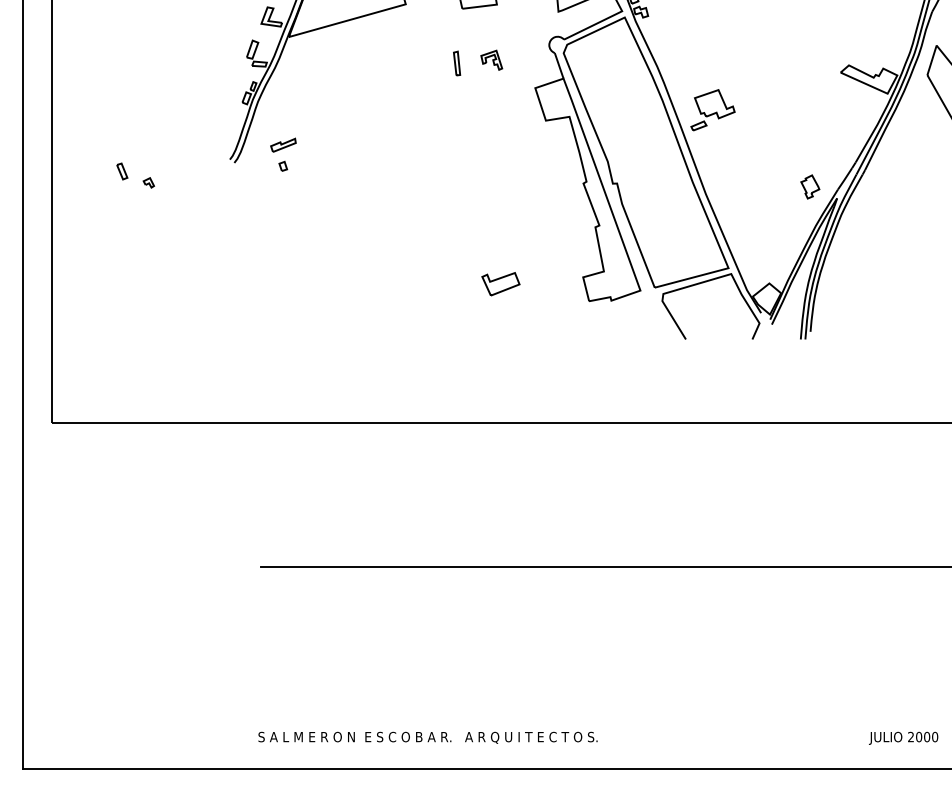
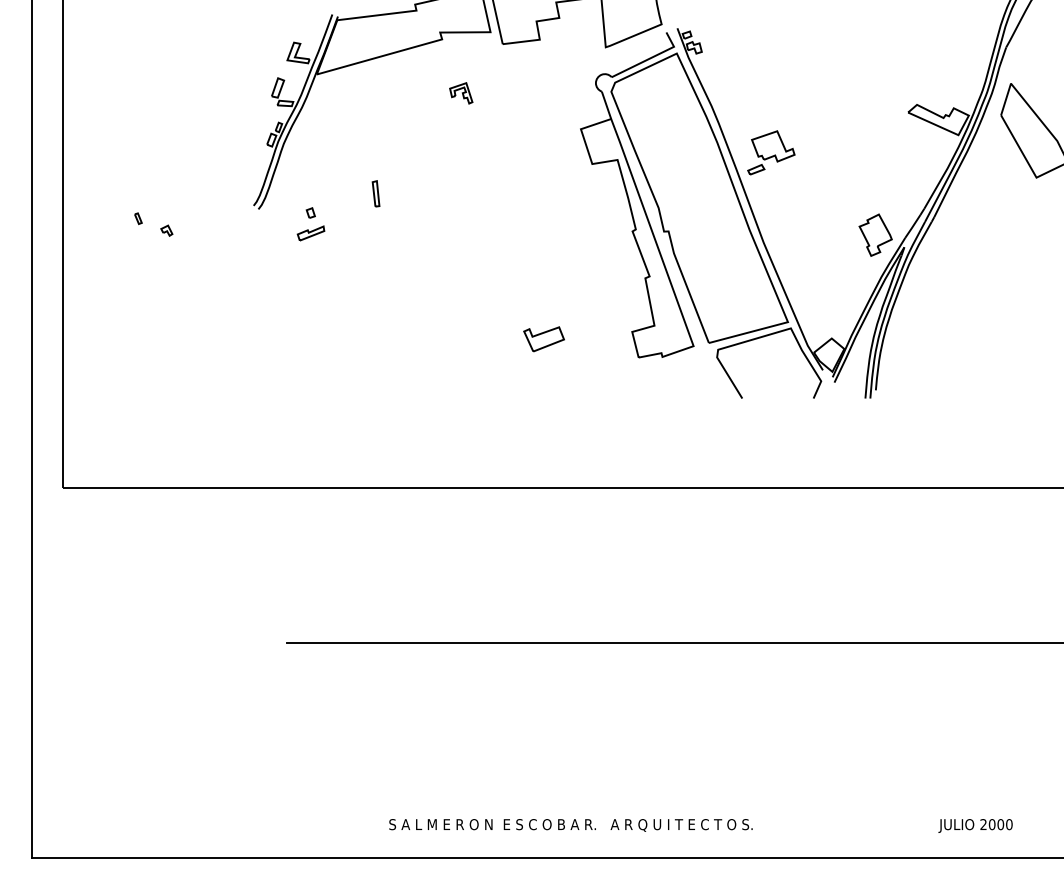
part: (491, 60) -> (461, 93), moved
part: (456, 63) -> (375, 193), moved
part: (282, 145) -> (310, 233), moved
part: (122, 171) -> (138, 218), size x0.62
part: (810, 186) -> (875, 234), size x1.67
text: (427, 737) -> (570, 825), moved

